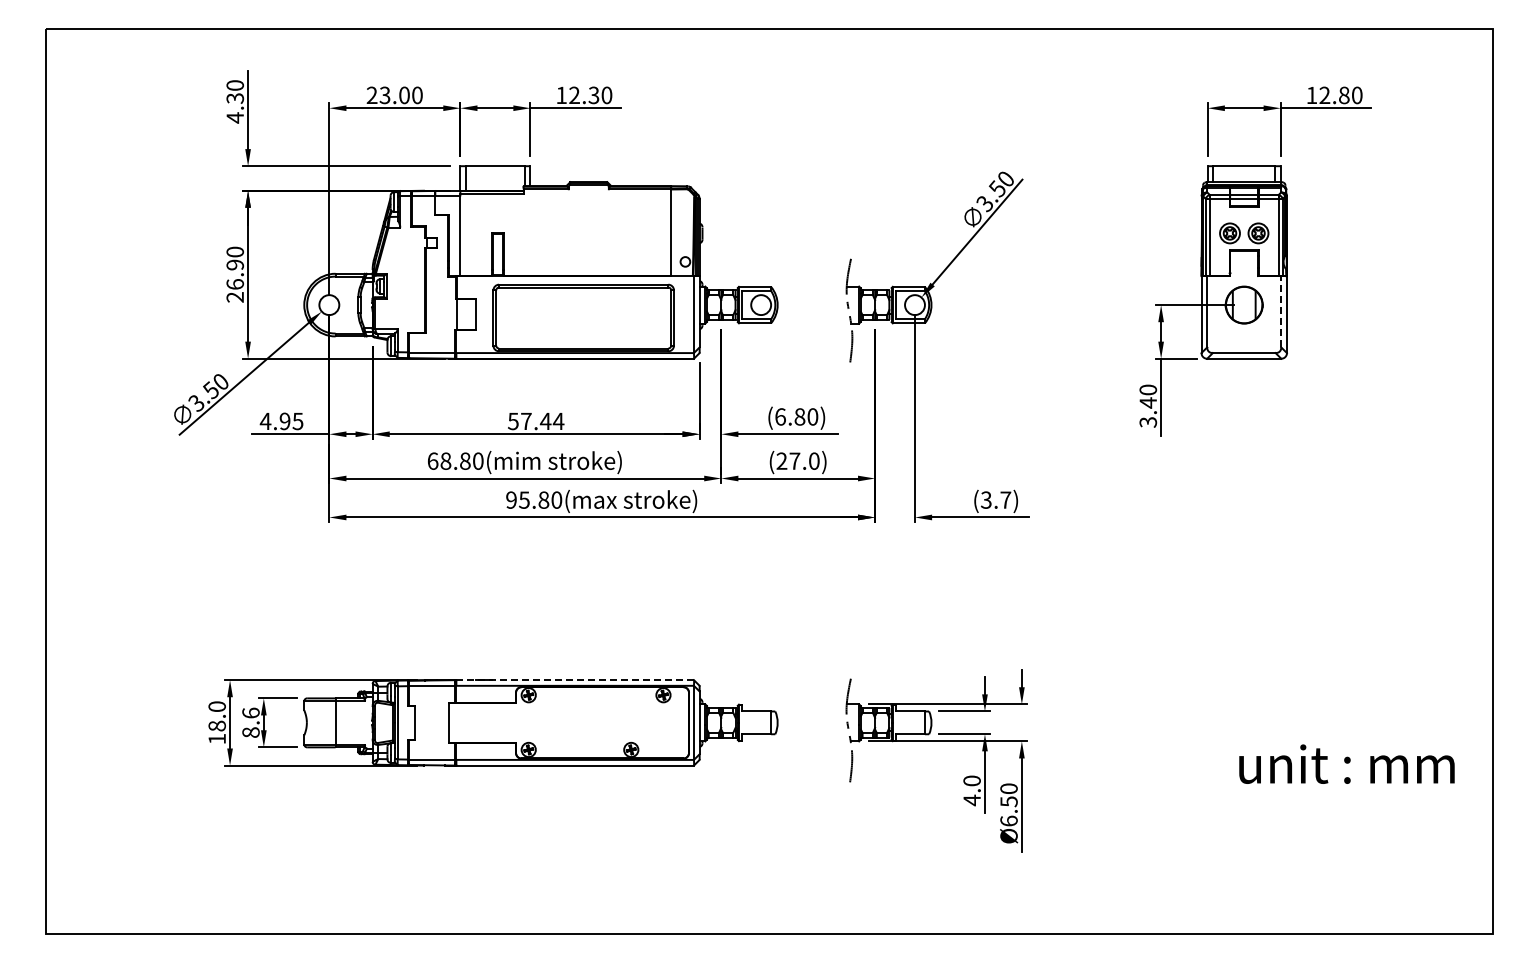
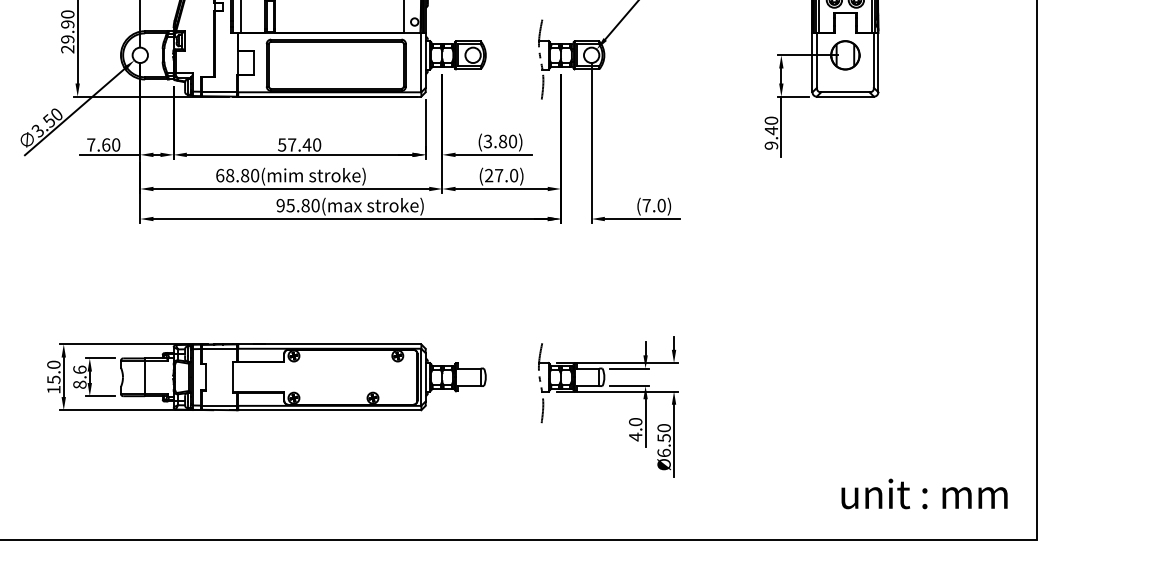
text: (235, 284) -> (67, 39), 26.90 -> 29.90
line: (1281, 311) -> (874, 60), dashed -> solid
text: (780, 416) -> (488, 141), (6.80) -> (3.80)
text: (281, 421) -> (103, 145), 4.95 -> 7.60
text: (558, 421) -> (316, 145), 57.44 -> 57.40
text: (1147, 422) -> (770, 145), 3.40 -> 9.40
text: (995, 499) -> (653, 205), (3.7) -> (7.0)
line: (575, 680) -> (330, 344), dashed -> solid
text: (216, 725) -> (53, 379), 18.0 -> 15.0
text: (1346, 763) -> (924, 493), moved

